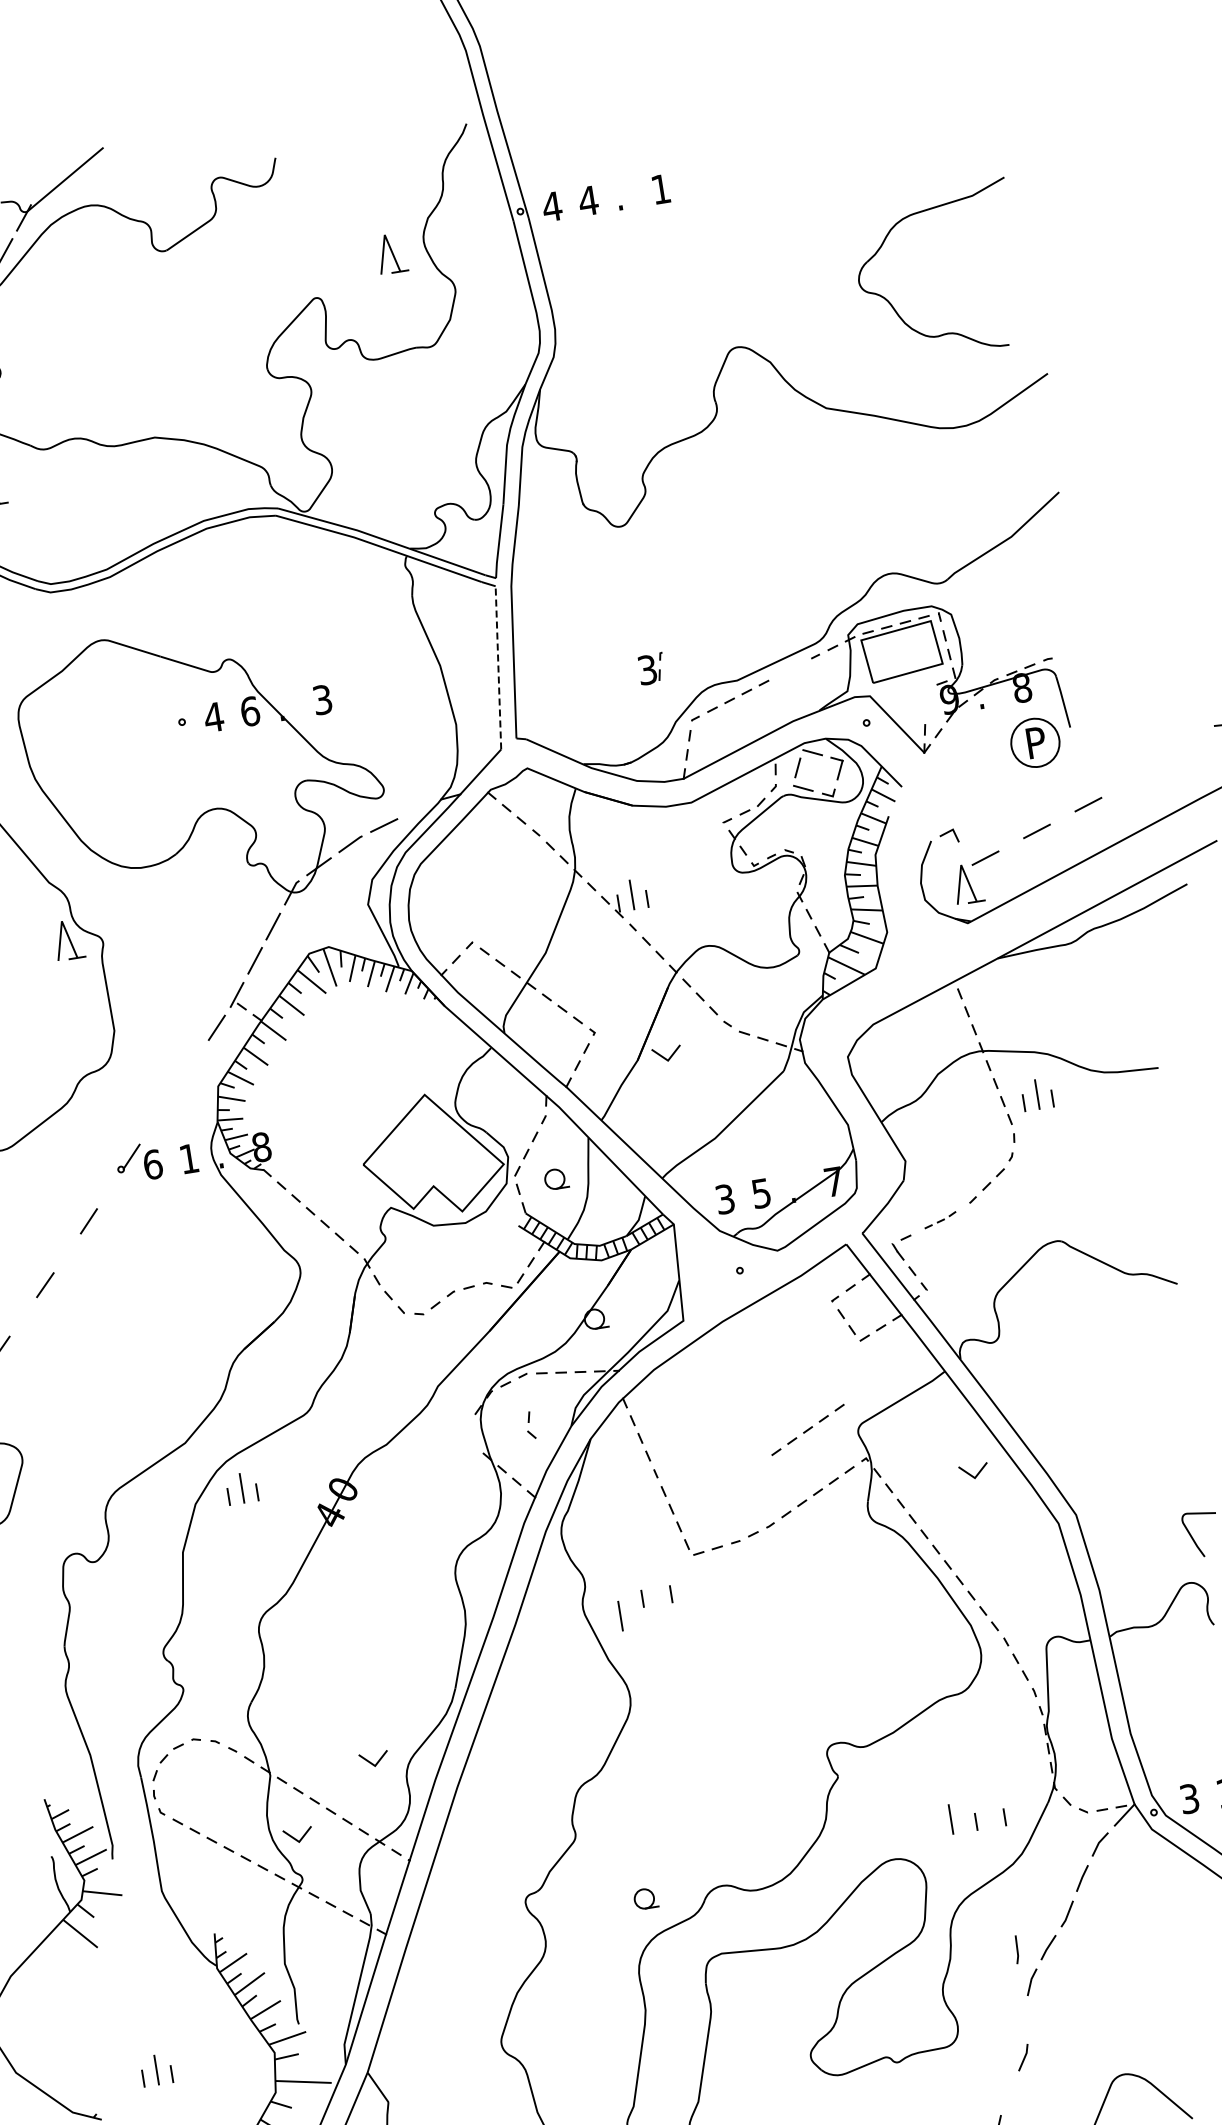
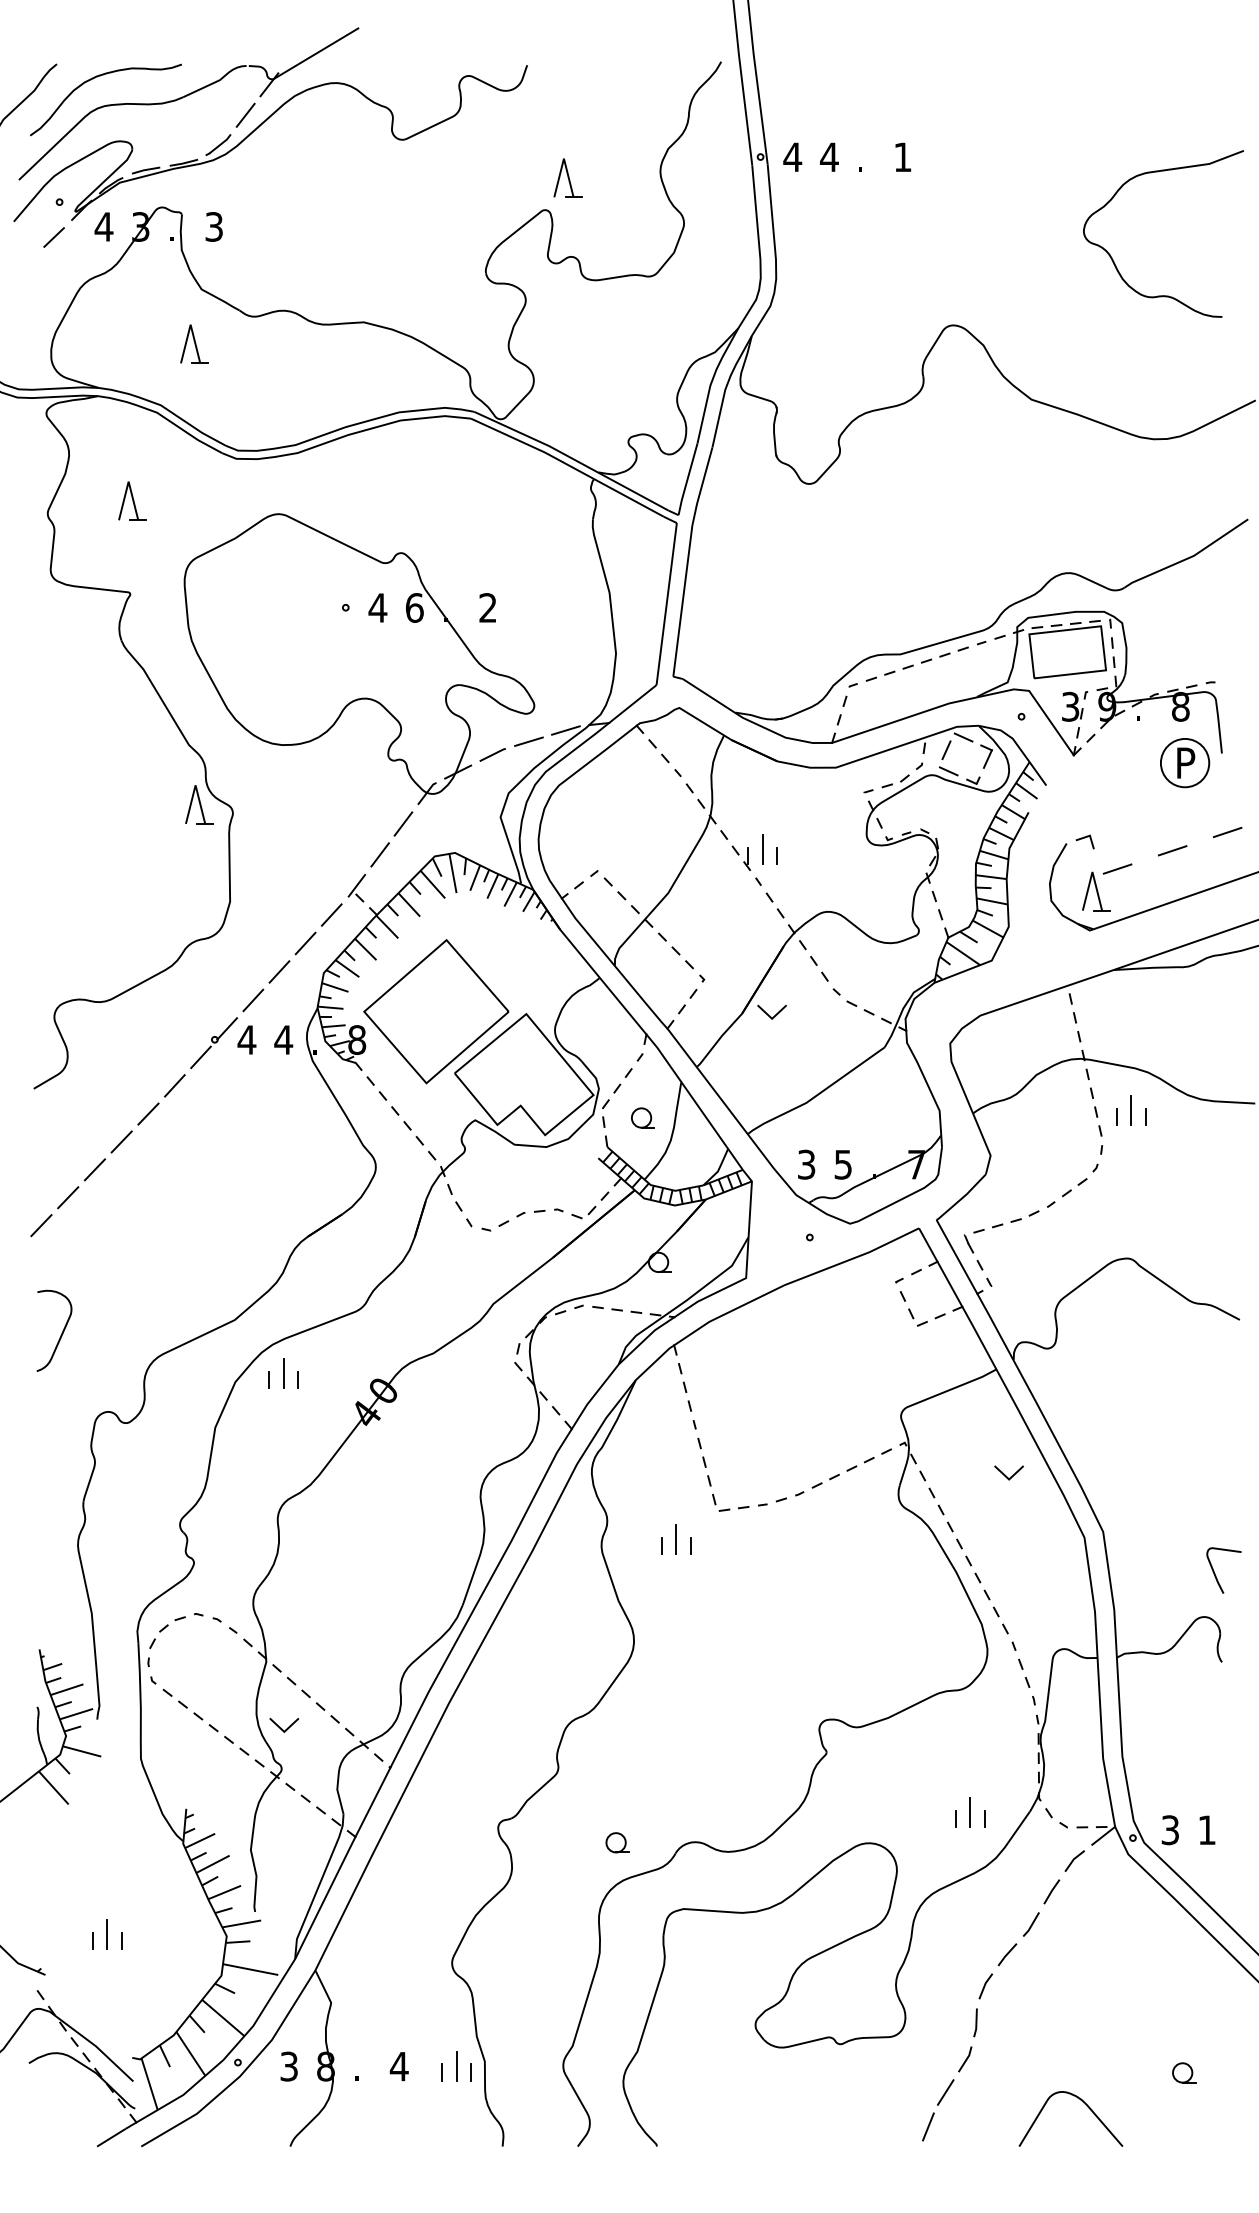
part: (391, 252) -> (567, 177), moved
part: (892, 305) -> (1113, 259), moved
line: (498, 668) -> (666, 604), dashed -> solid
part: (652, 668) -> (1075, 706), moved
line: (786, 670) -> (950, 652), added
text: (322, 699) -> (487, 607), 3 -> 2
line: (418, 808) -> (565, 730), added
line: (195, 1060) -> (305, 943), added
line: (174, 1091) -> (279, 971), added
part: (335, 1106) -> (436, 1011), added
line: (153, 1124) -> (253, 1000), added
text: (188, 1158) -> (283, 1039), 1 -> 4
text: (152, 1164) -> (246, 1039), 6 -> 4
line: (109, 1189) -> (200, 1057), added
part: (940, 1220) -> (1015, 1219), size x1.43
line: (67, 1252) -> (148, 1113), added
line: (22, 1316) -> (94, 1169), added
part: (530, 1425) -> (518, 1357), moved
part: (807, 1429) -> (851, 1405), removed
line: (619, 1616) -> (675, 1539), moved
line: (371, 1762) -> (368, 1664), removed
line: (950, 1819) -> (969, 1812), moved
line: (1016, 1949) -> (975, 2022), moved
line: (1009, 2093) -> (945, 2092), added

